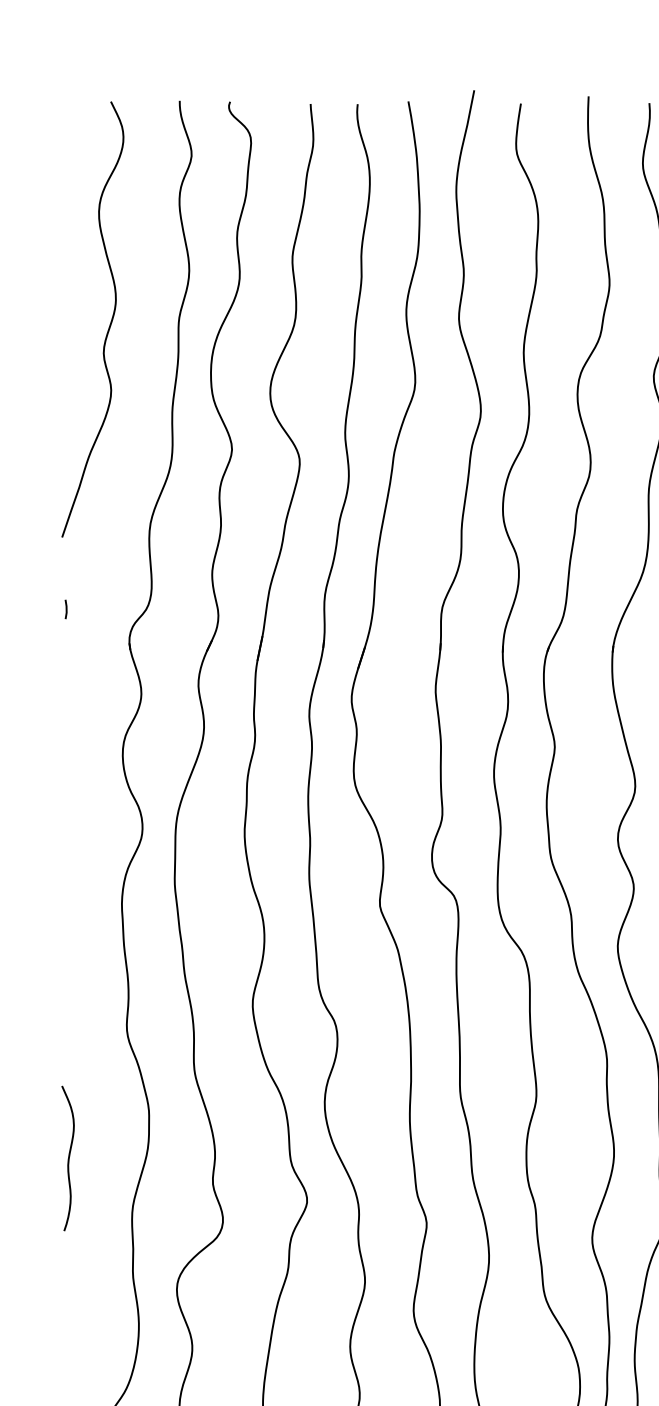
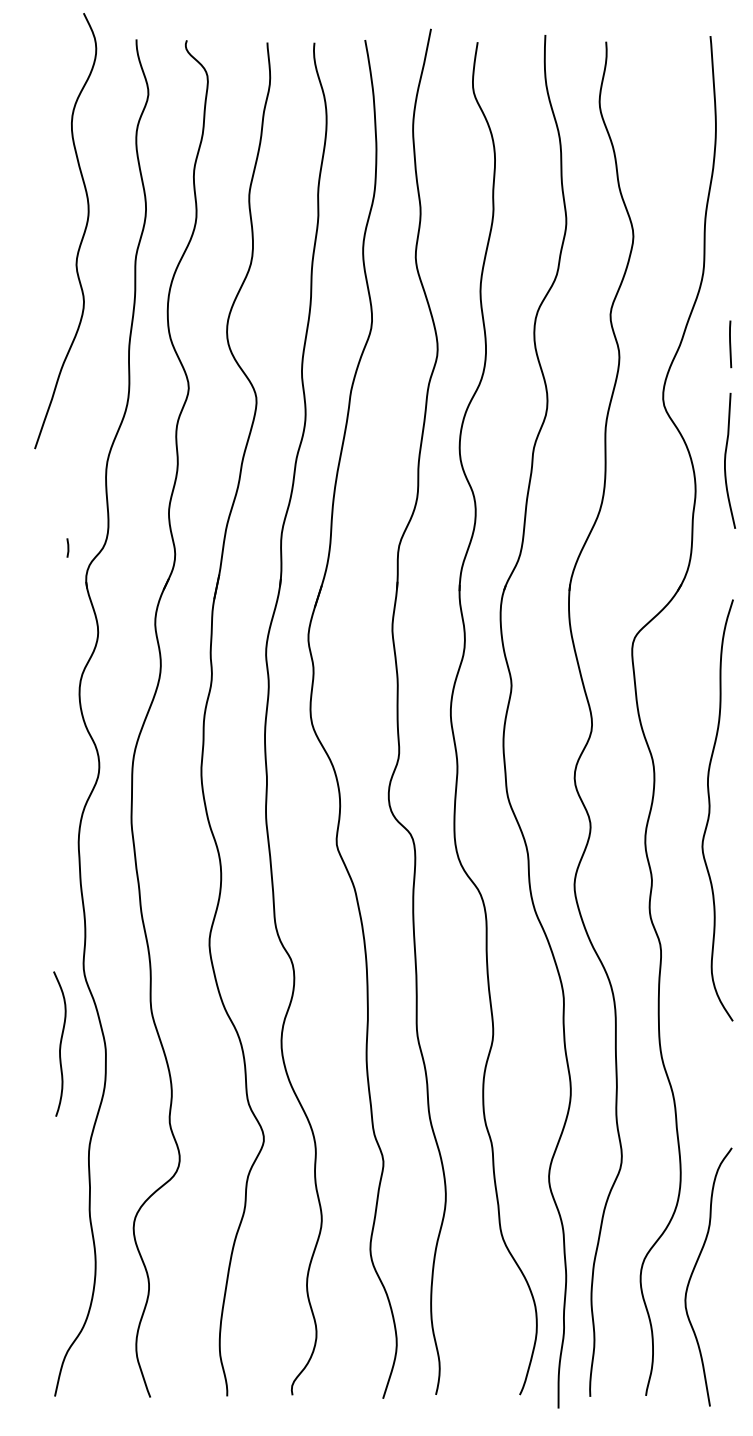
curve: (109, 323) -> (82, 235), moved
line: (65, 608) -> (67, 547), moved
curve: (67, 1157) -> (59, 1043), moved

